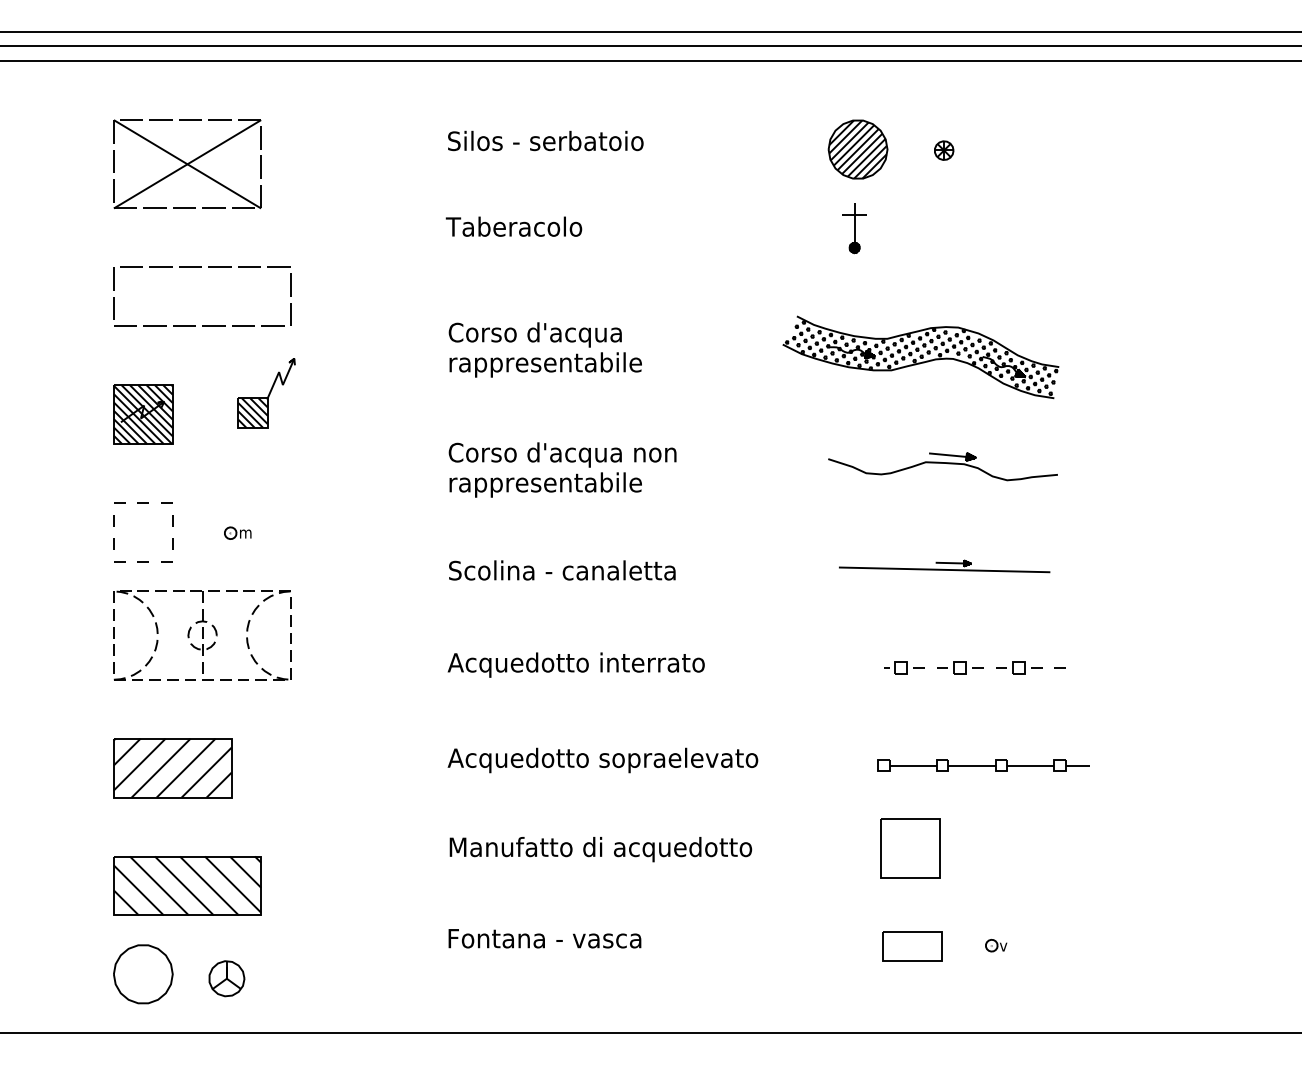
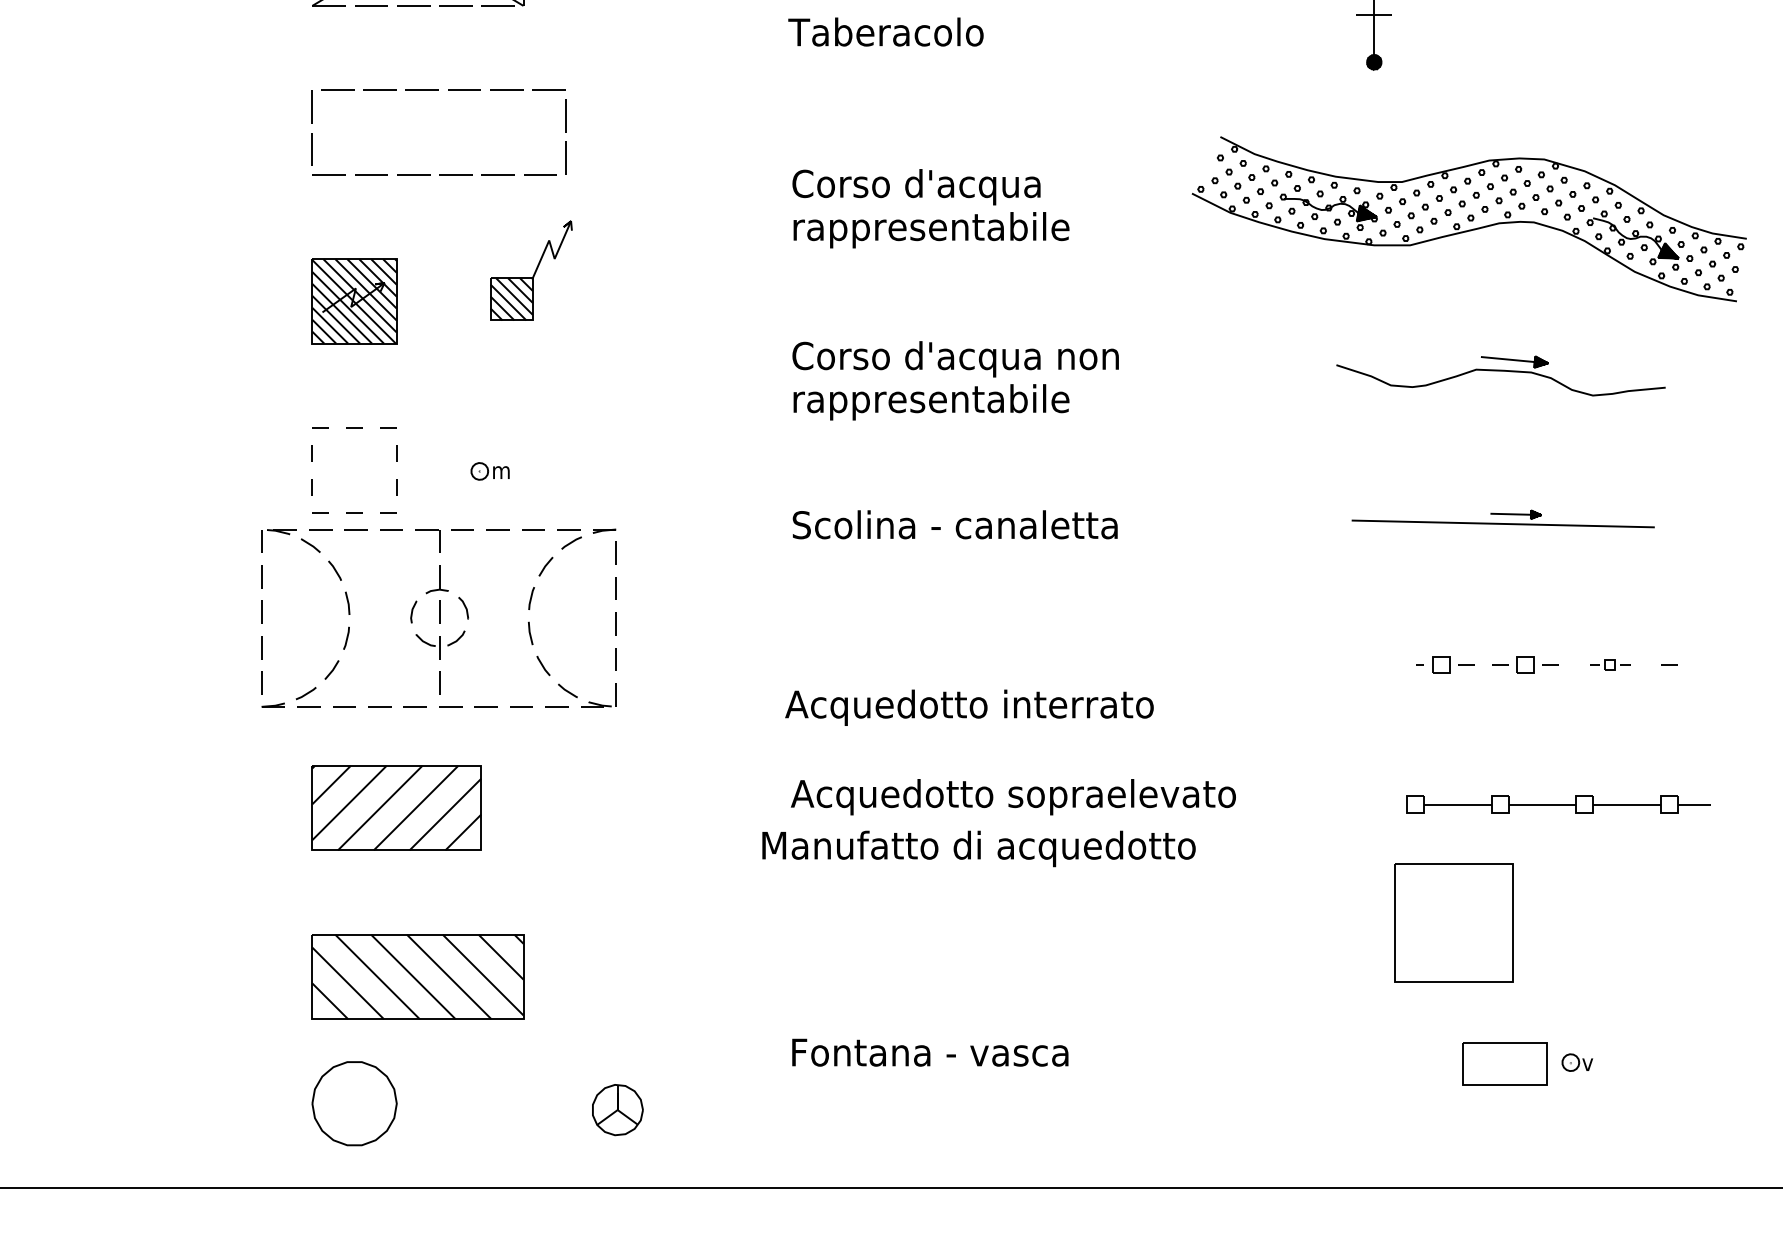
part: (920, 357) -> (1468, 219), size x1.4
part: (202, 635) -> (439, 618), size x1.4
text: (575, 664) -> (968, 706), moved
part: (1019, 667) -> (1610, 663), size x0.6
part: (910, 848) -> (1454, 923), size x1.4
text: (600, 849) -> (978, 848), moved
part: (912, 946) -> (1504, 1063), moved
part: (226, 978) -> (617, 1109), moved

